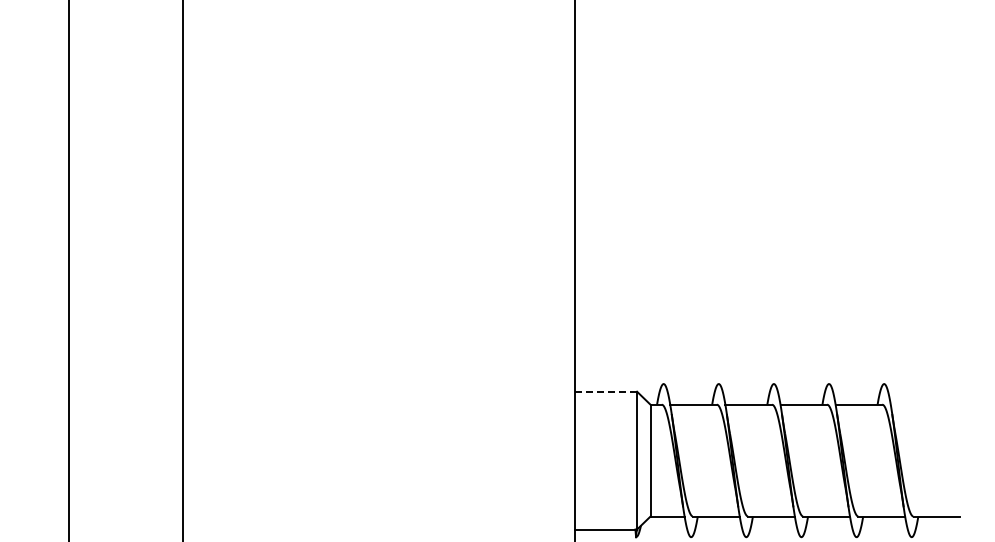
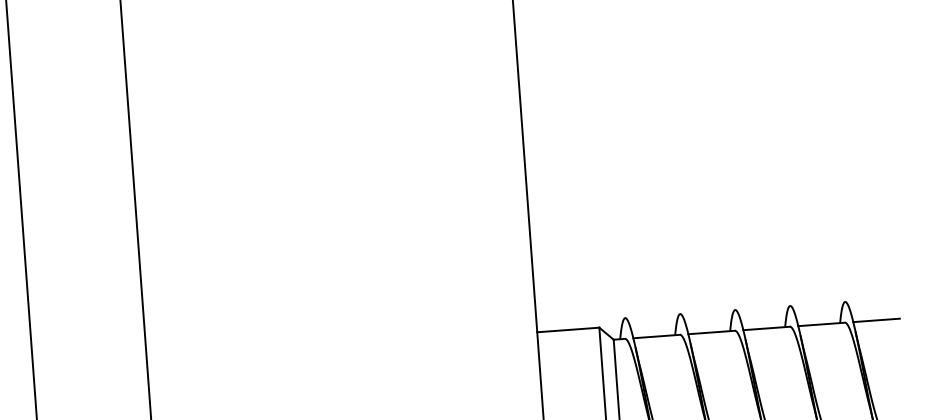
line: (605, 391) -> (567, 329), dashed -> solid
line: (913, 404) -> (875, 320), added

